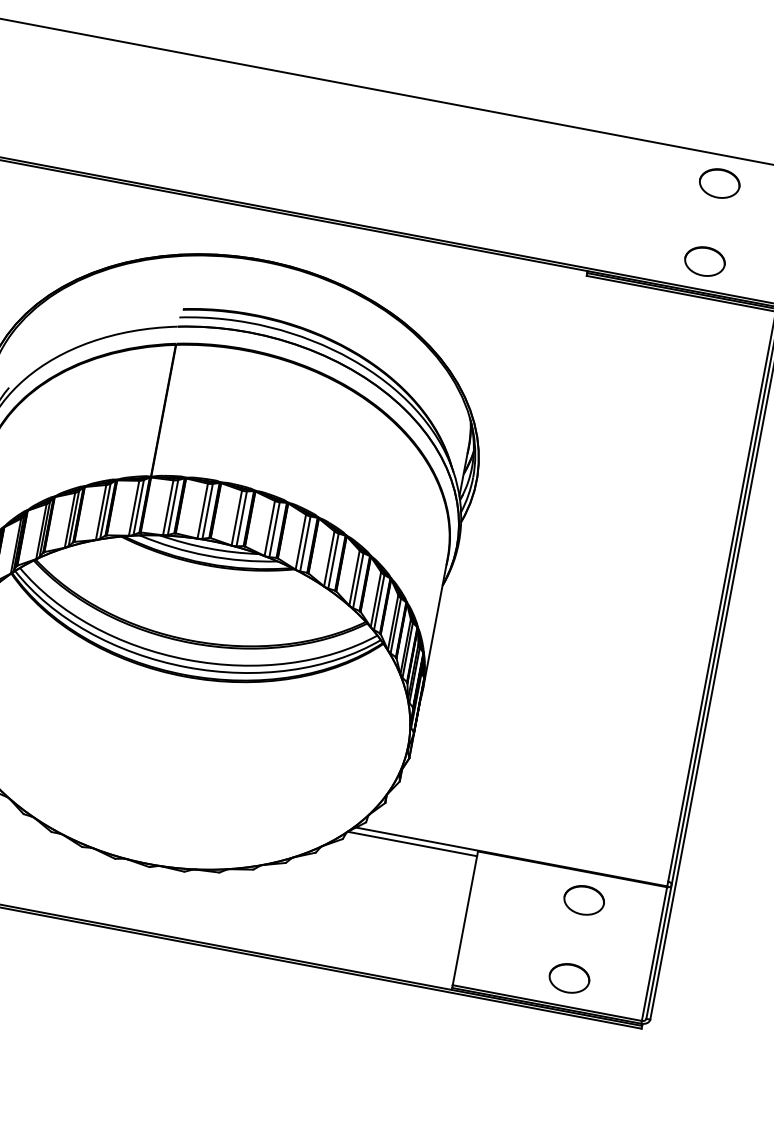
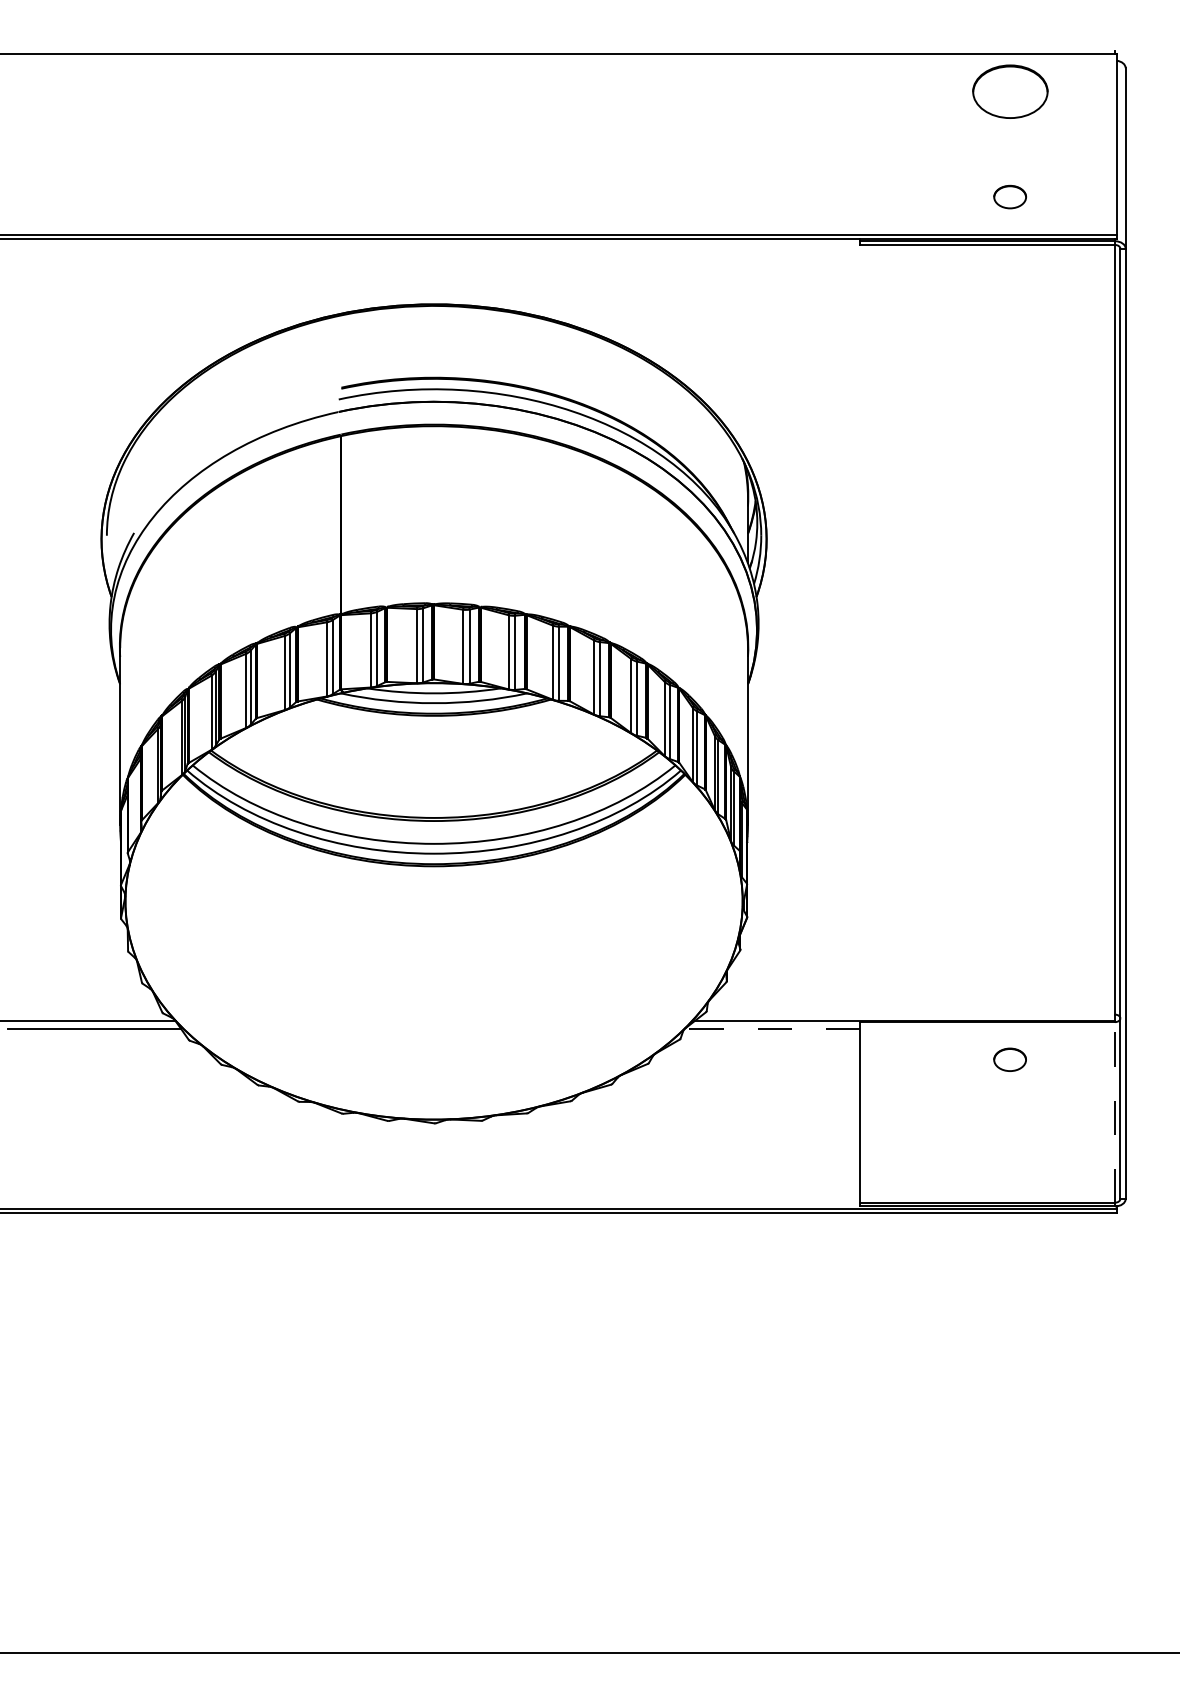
part: (719, 183) -> (1009, 91), size x1.4
part: (704, 260) -> (1009, 196), size x0.6
line: (411, 843) -> (771, 1028), solid -> dashed
part: (583, 900) -> (1009, 1059), size x0.6
line: (654, 953) -> (1115, 1111), solid -> dashed
part: (569, 977) -> (1009, 1164), removed

